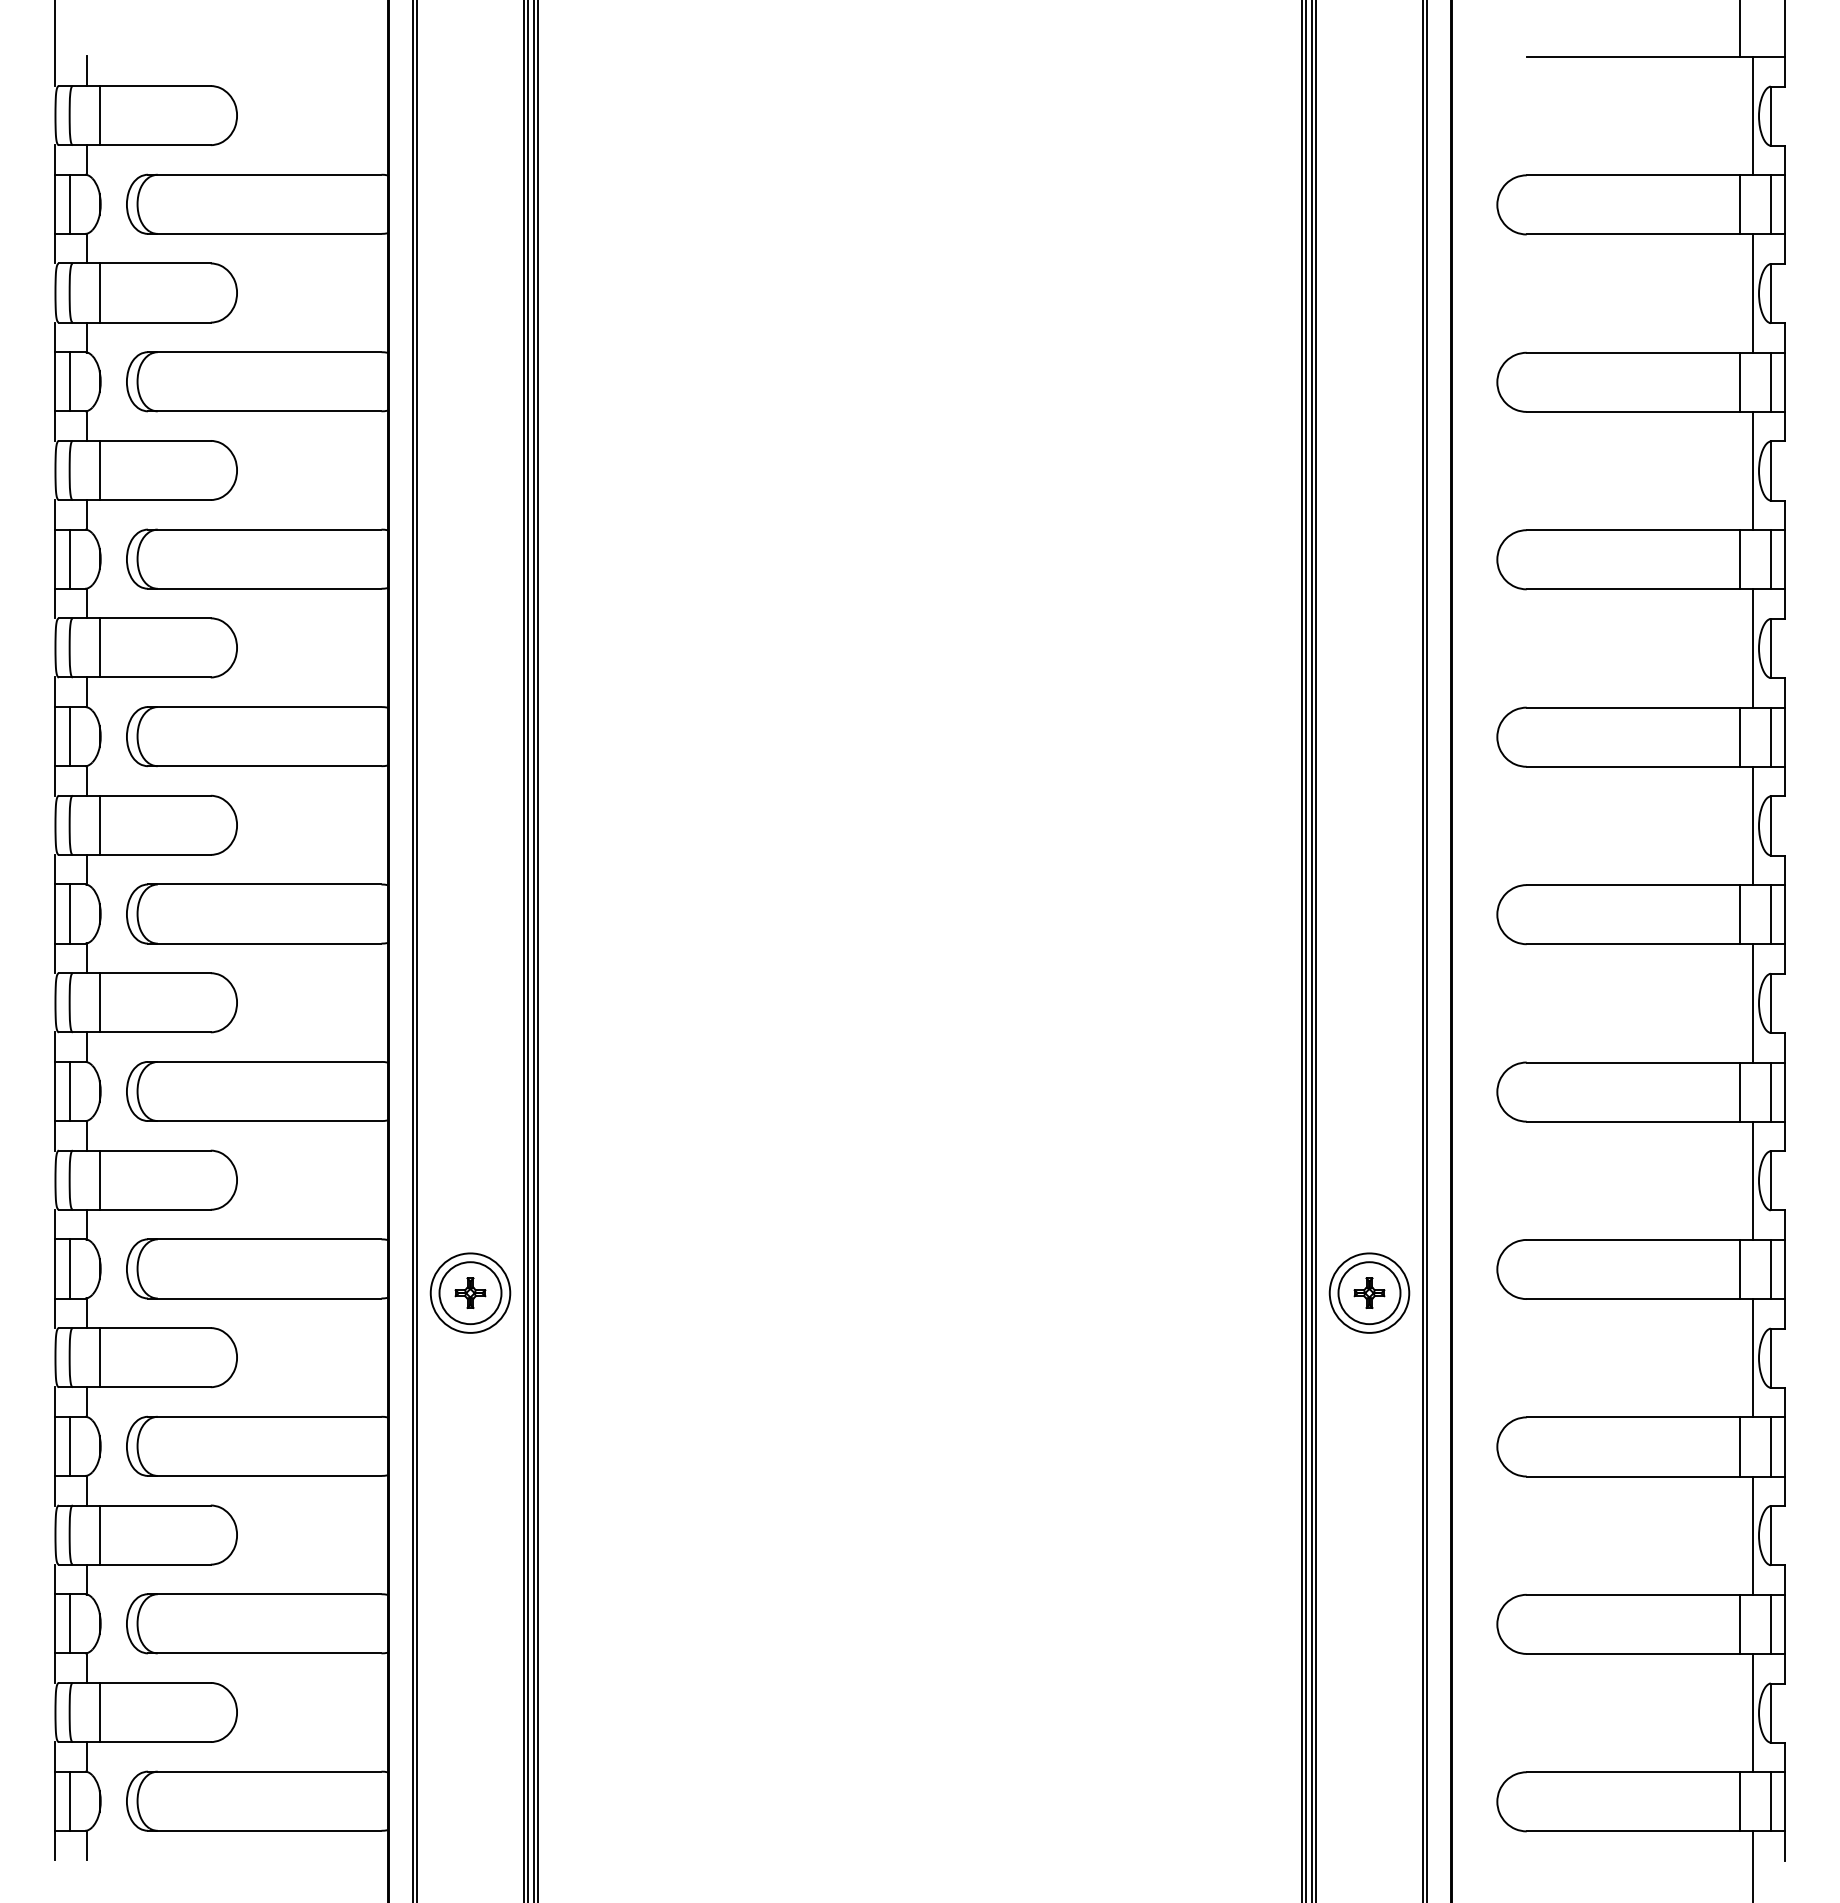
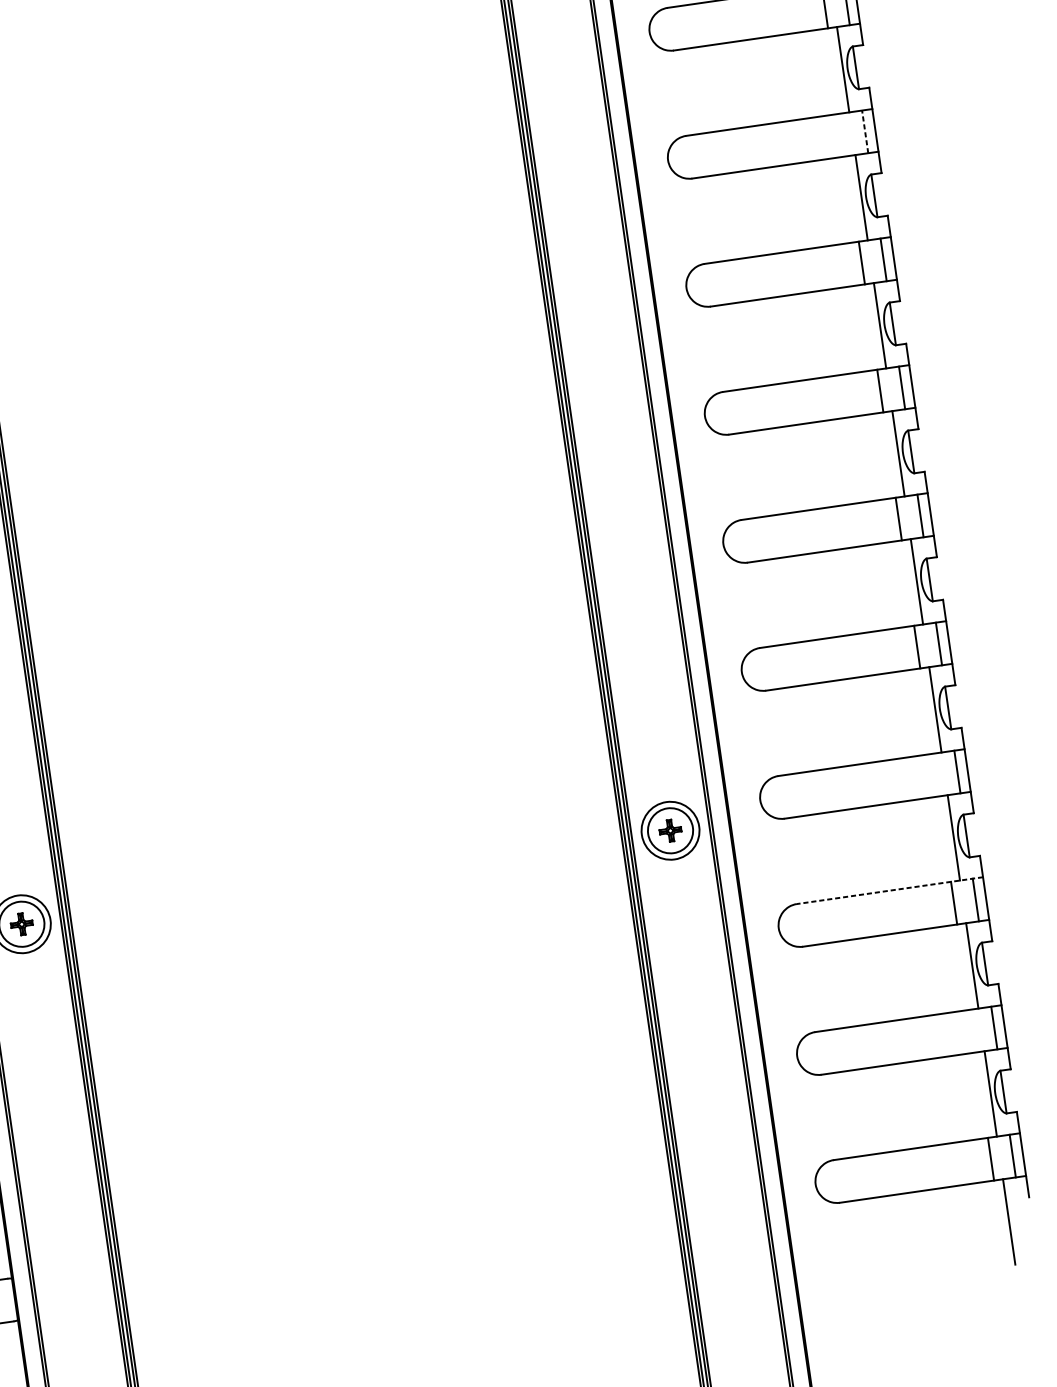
line: (1740, 381) -> (843, 134), removed
line: (1770, 382) -> (865, 131), solid -> dashed
line: (1740, 1269) -> (935, 775), removed
line: (1655, 1417) -> (889, 890), solid -> dashed
line: (1740, 1623) -> (972, 1030), removed

